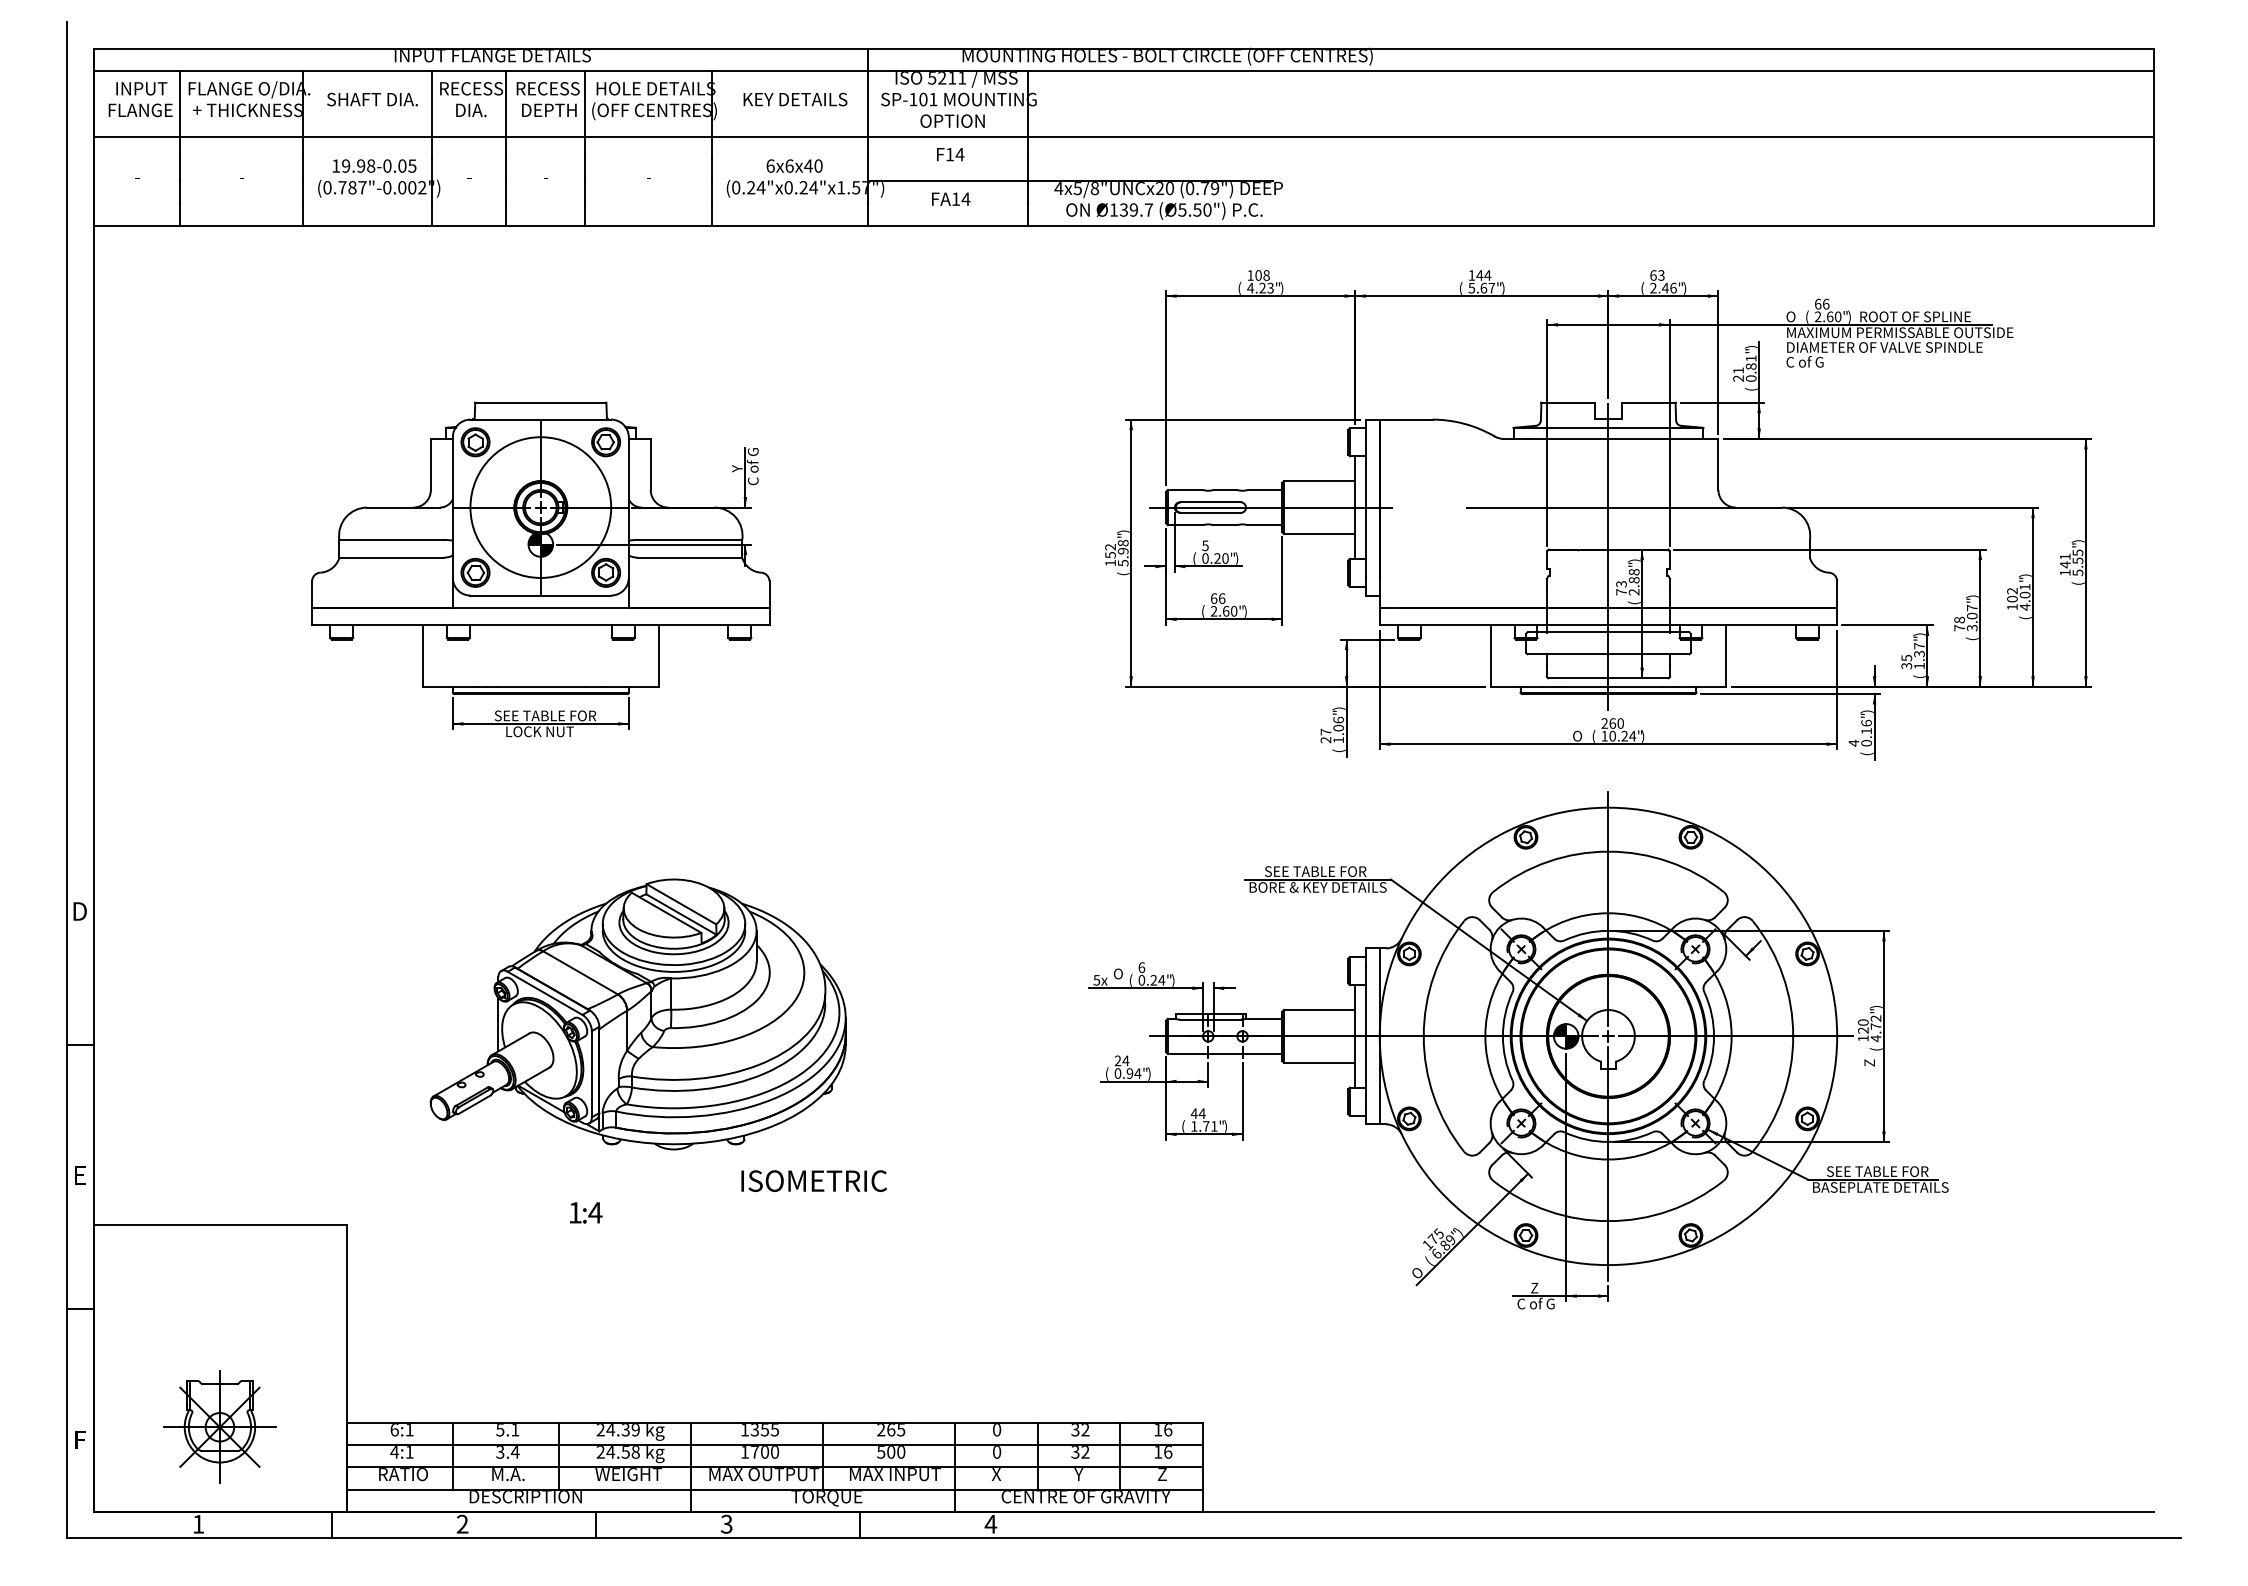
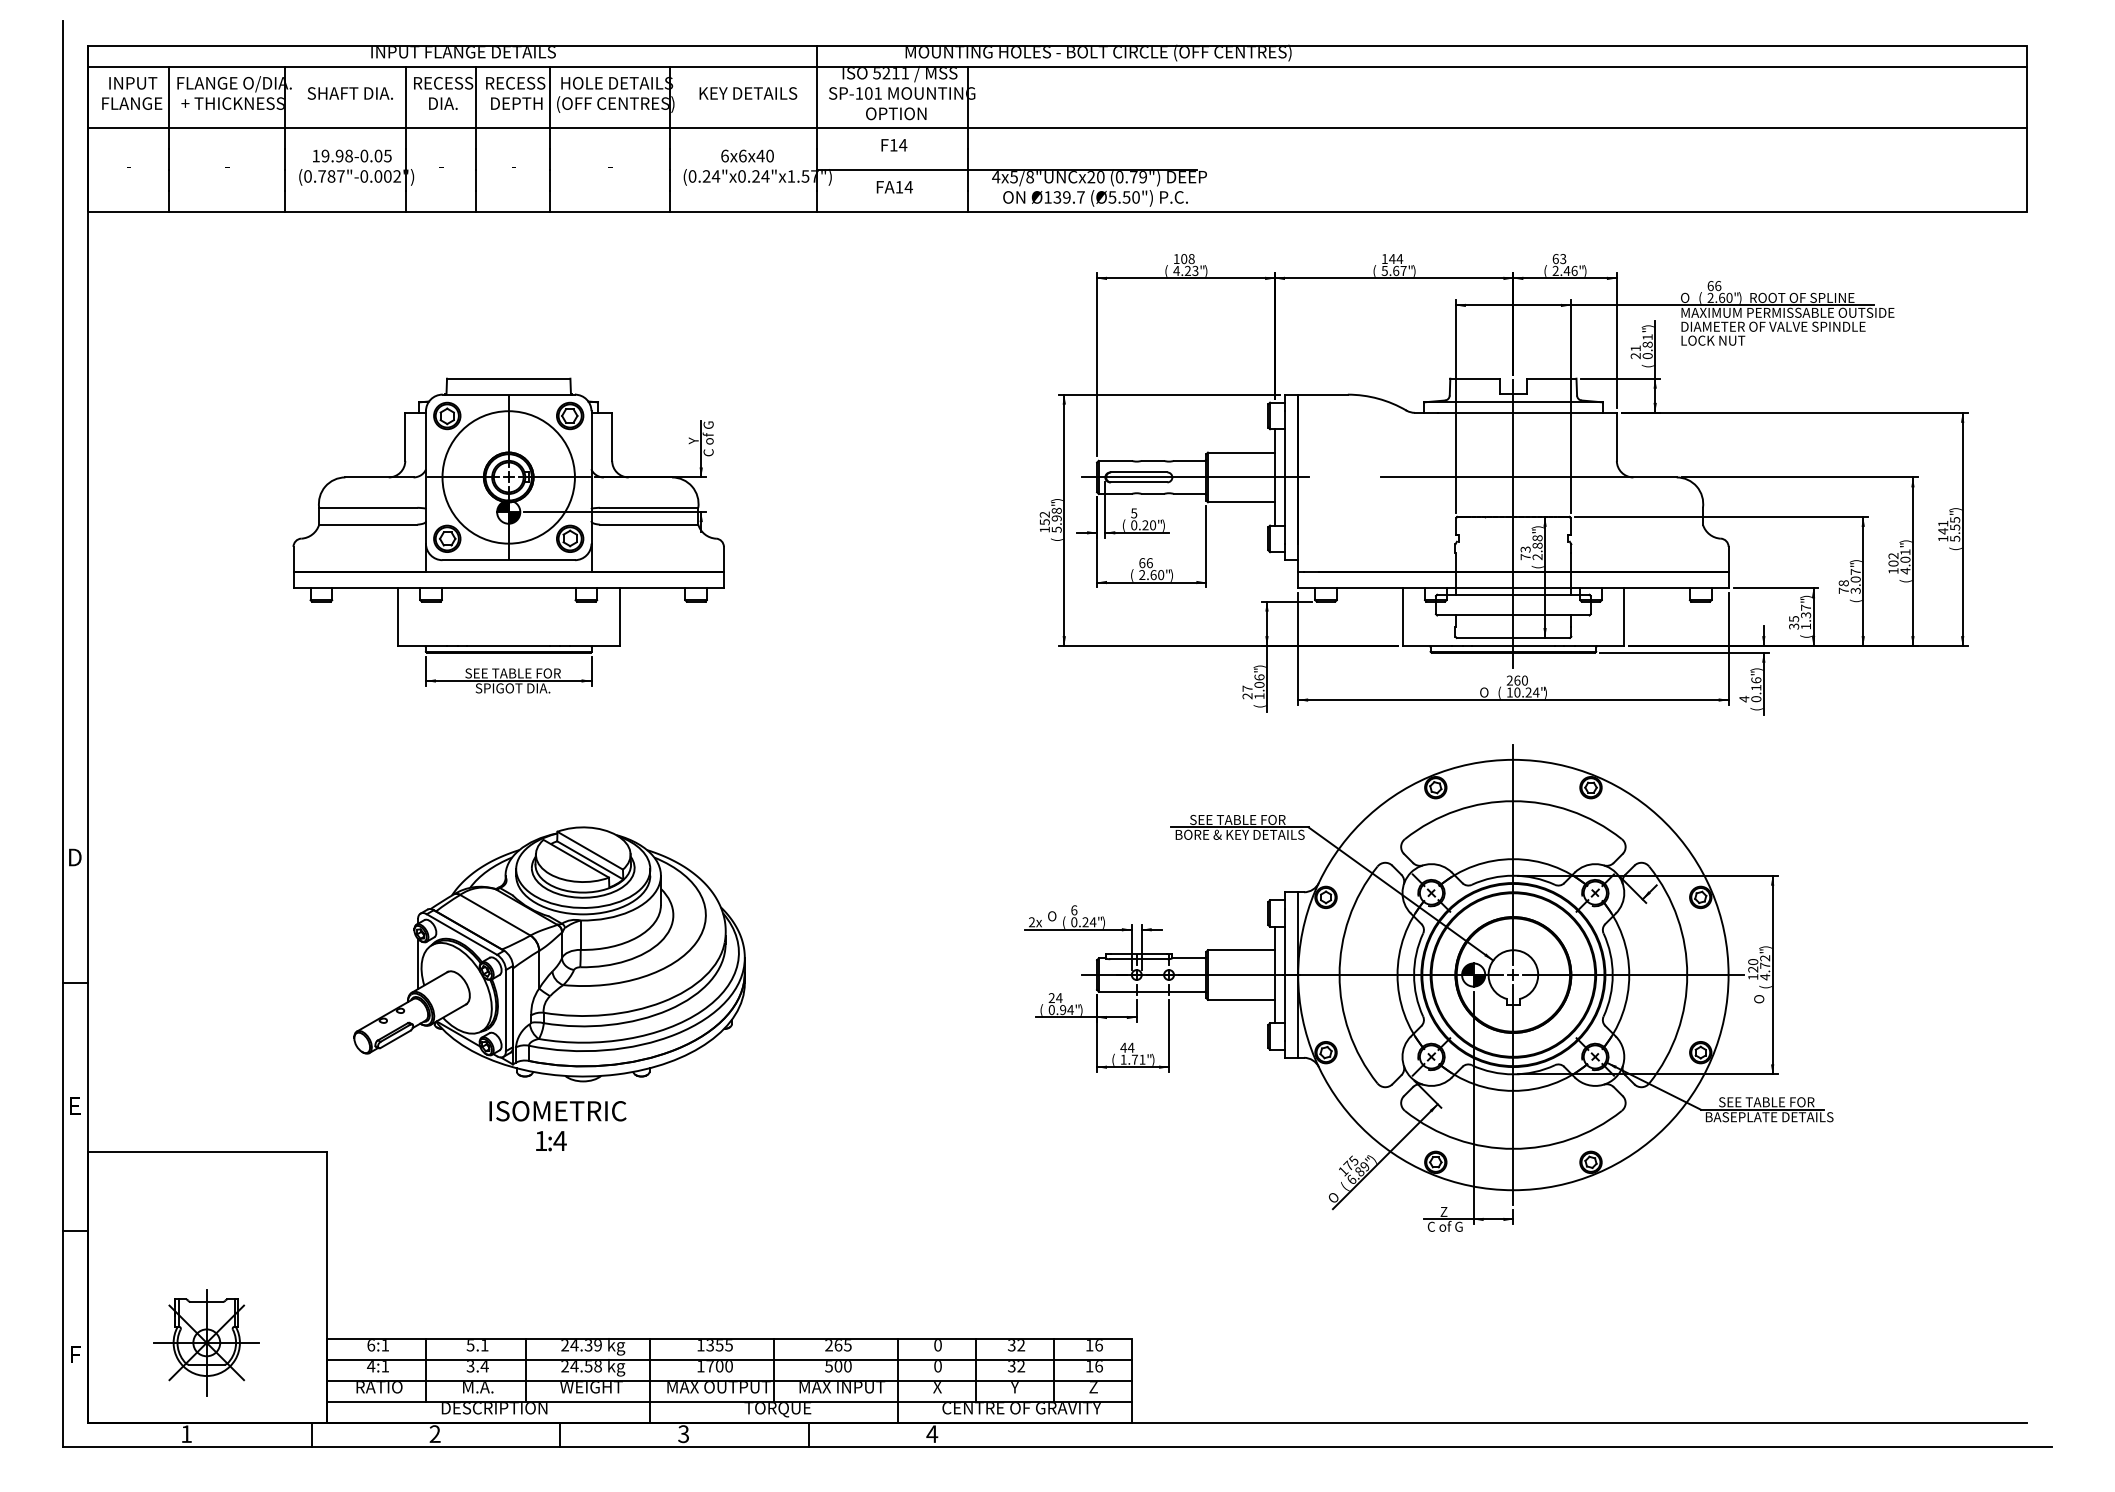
text: (1820, 361) -> (1712, 339), C of G -> LOCK NUT
text: (544, 731) -> (512, 688), LOCK NUT -> SPIGOT DIA.
text: (1096, 979) -> (1031, 921), 5x -> 2x
part: (637, 1014) -> (548, 954), moved
text: (1869, 1061) -> (1759, 998), Z -> O
text: (813, 1180) -> (557, 1110), moved

